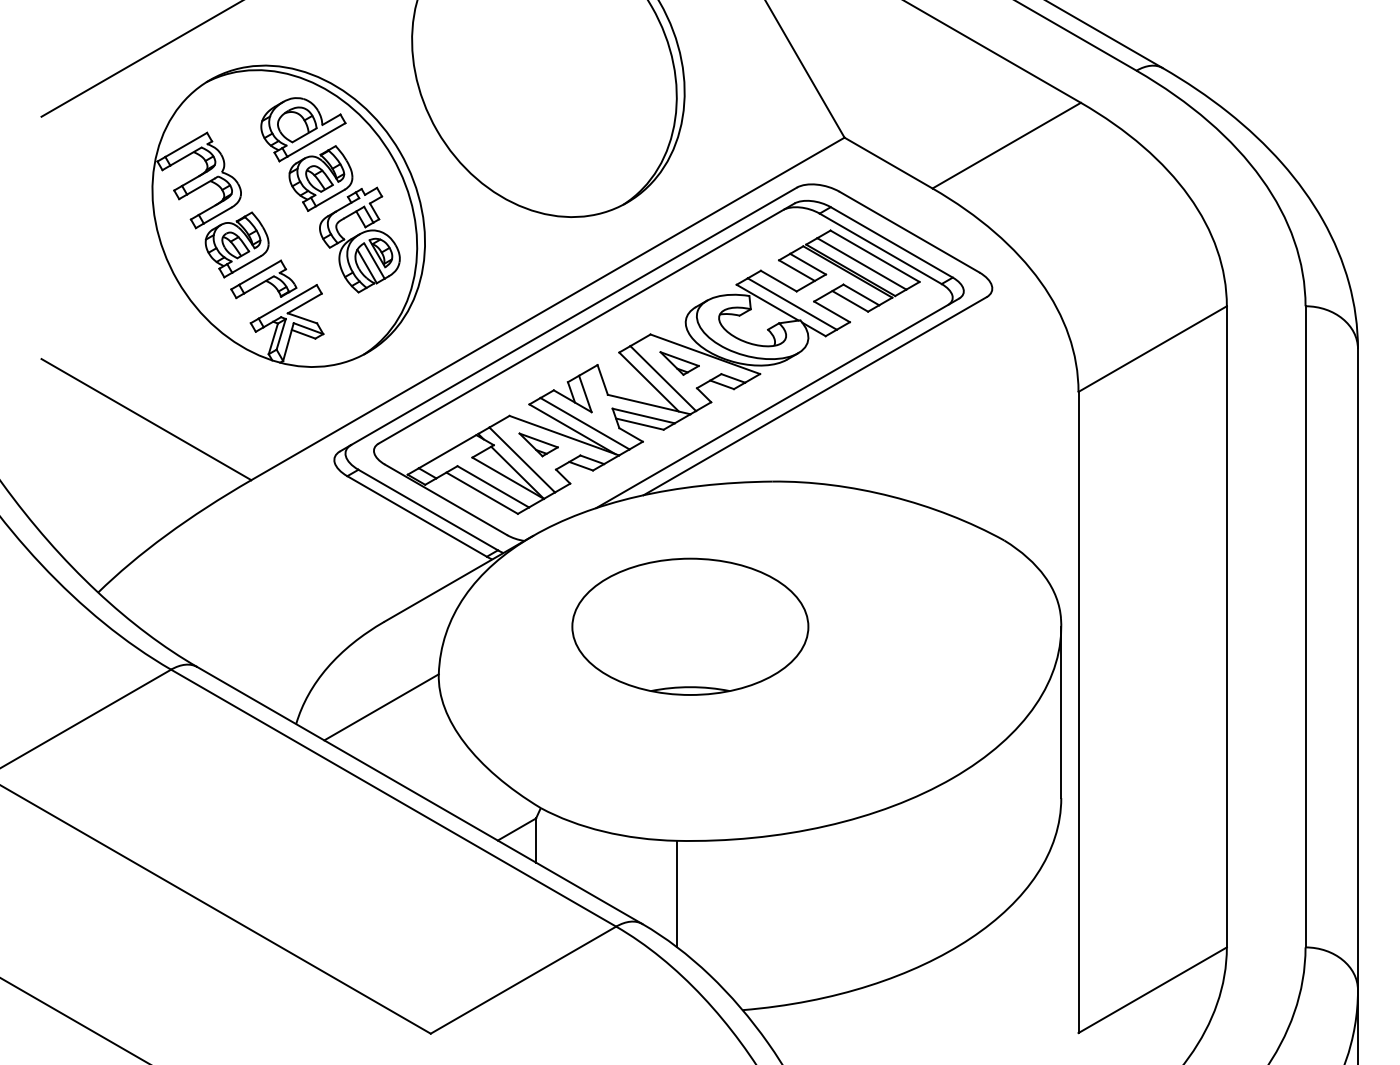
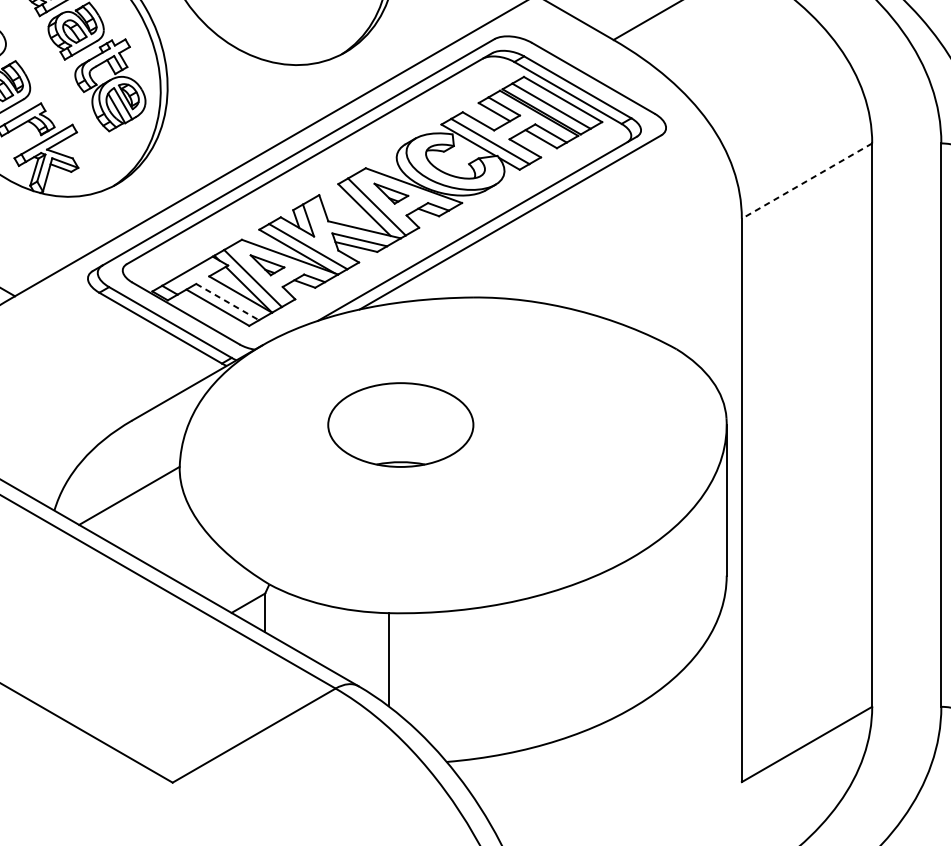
line: (1152, 349) -> (806, 181), solid -> dashed
line: (493, 487) -> (227, 302), solid -> dashed
part: (690, 626) -> (400, 424), size x0.7

